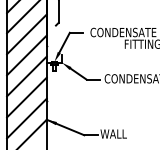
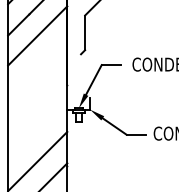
line: (26, 34) -> (37, 67), removed
line: (26, 55) -> (37, 98), removed
line: (26, 76) -> (37, 130), removed

